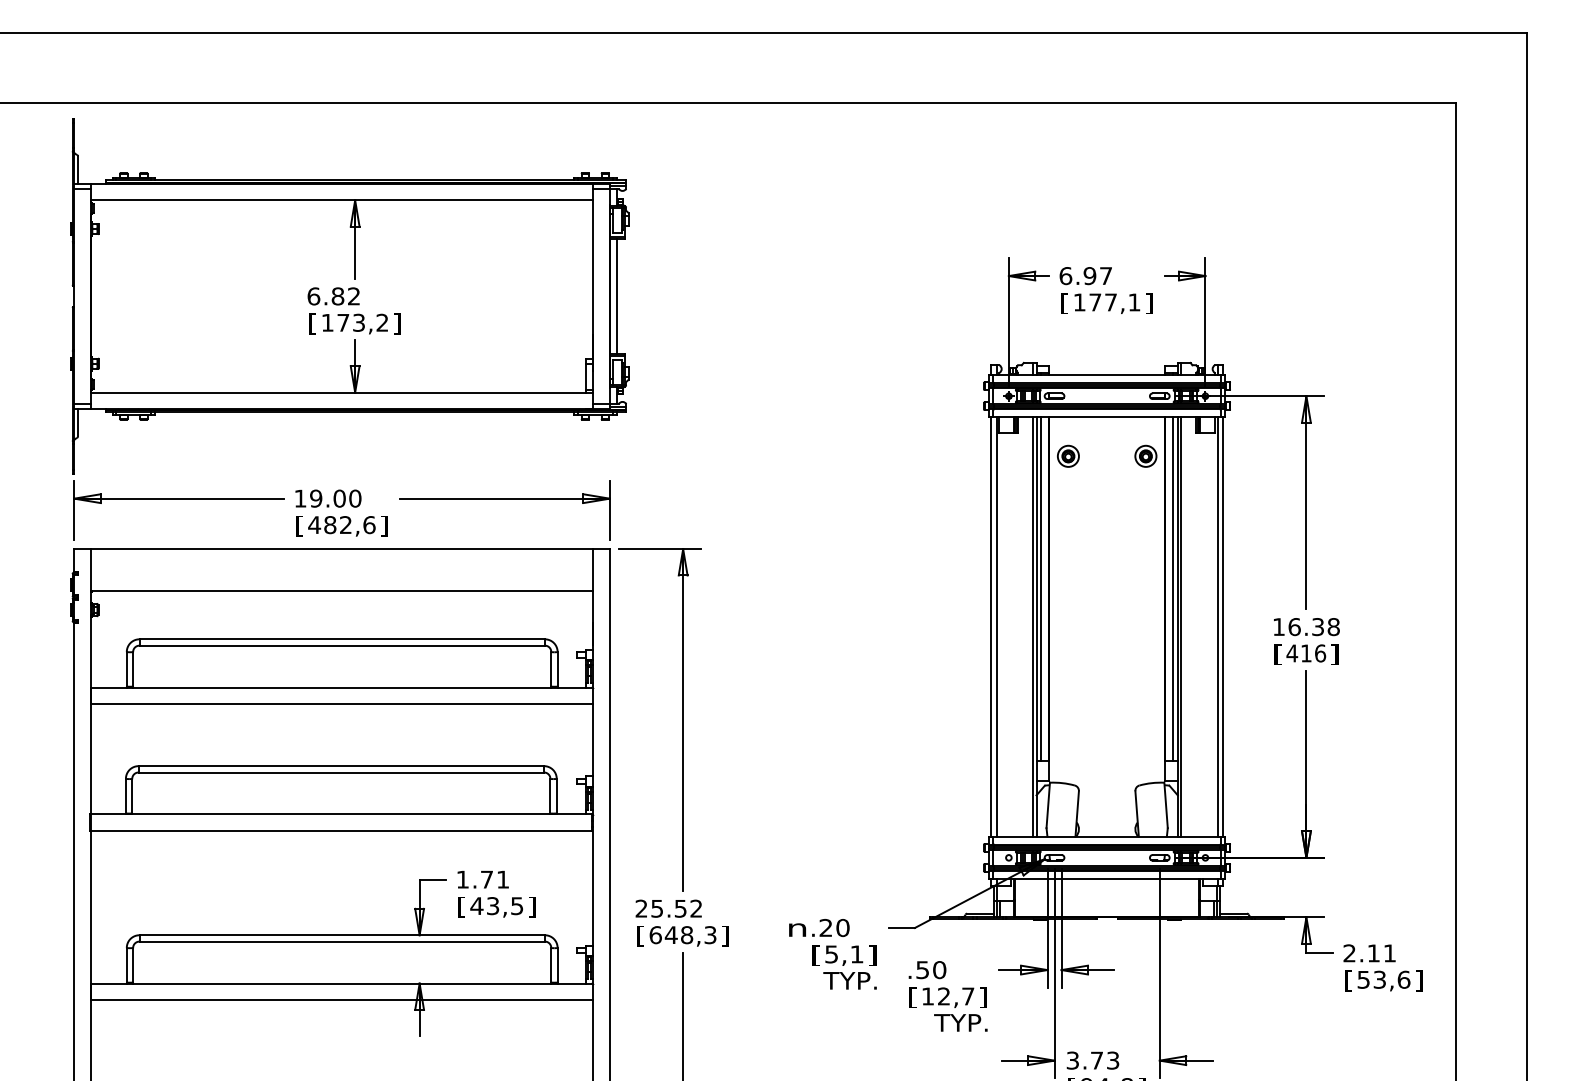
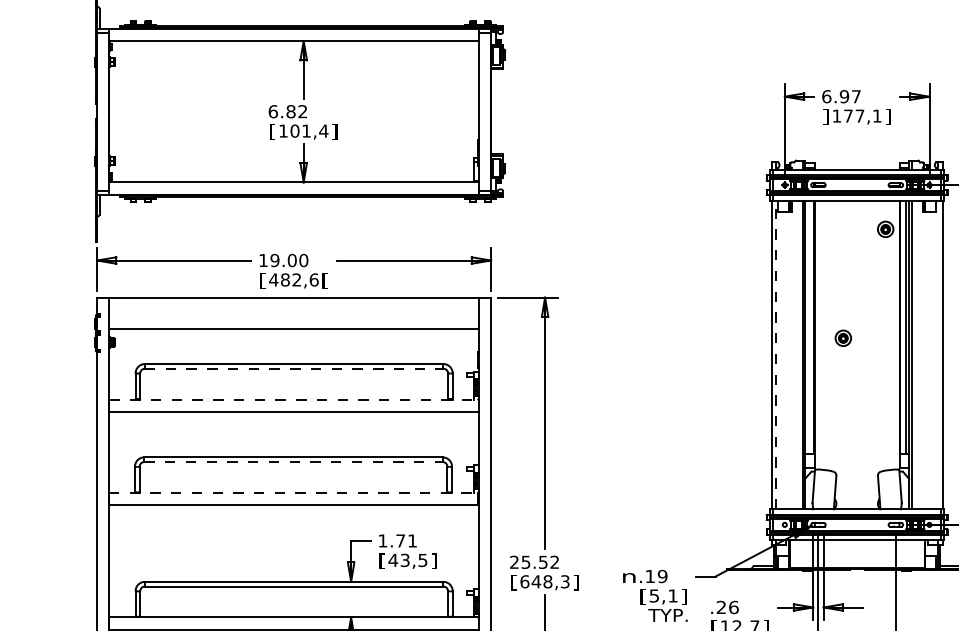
line: (616, 296) -> (496, 111), removed
text: (1064, 303) -> (825, 116), [ -> ]
text: (362, 322) -> (309, 130), 173,2 -> 101,4
part: (1068, 455) -> (843, 337), moved
text: (383, 526) -> (324, 281), ] -> [
line: (1041, 589) -> (808, 327), removed
line: (1217, 626) -> (938, 354), removed
line: (996, 627) -> (775, 355), solid -> dashed
line: (342, 645) -> (294, 368), solid -> dashed
line: (342, 687) -> (294, 399), solid -> dashed
line: (341, 772) -> (293, 462), solid -> dashed
line: (341, 814) -> (293, 492), solid -> dashed
text: (834, 927) -> (656, 576), .20 -> .19
text: (931, 970) -> (727, 607), .50 -> .26

